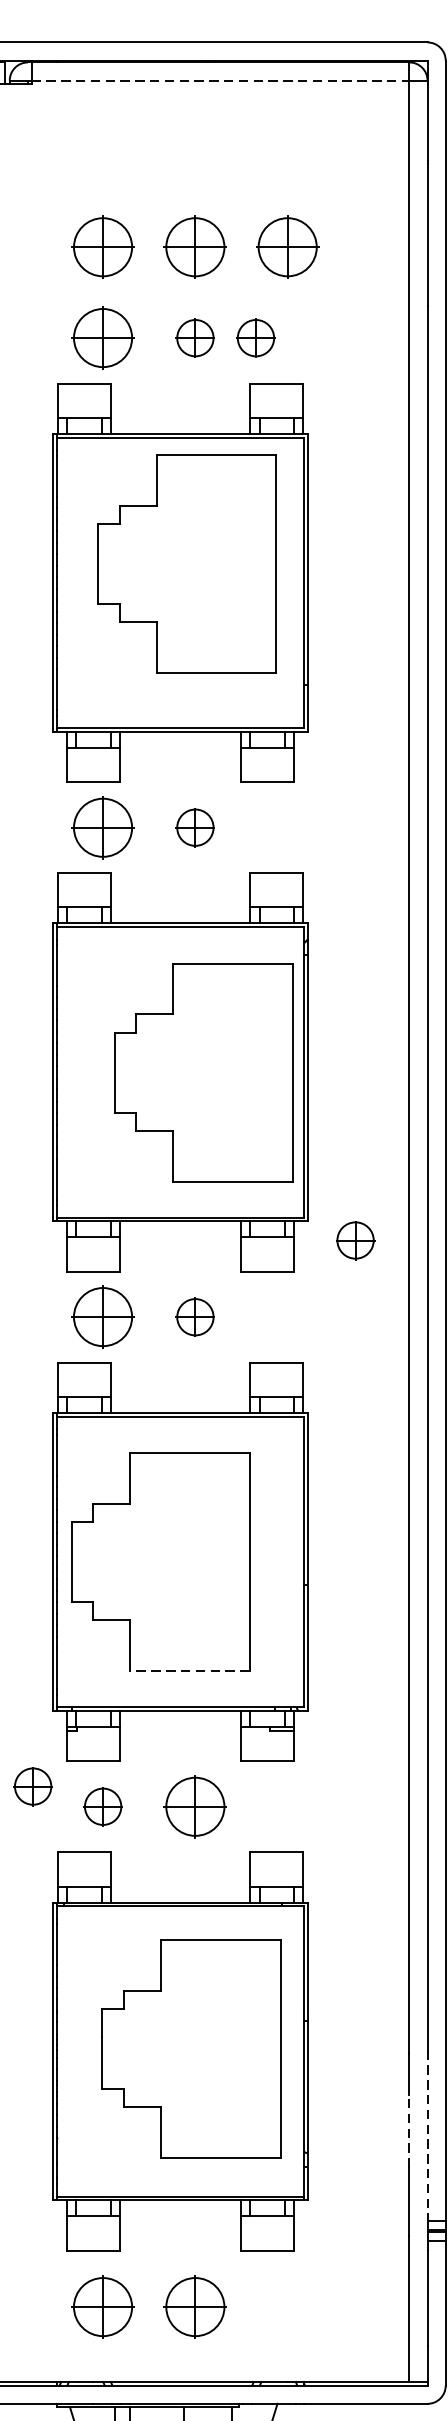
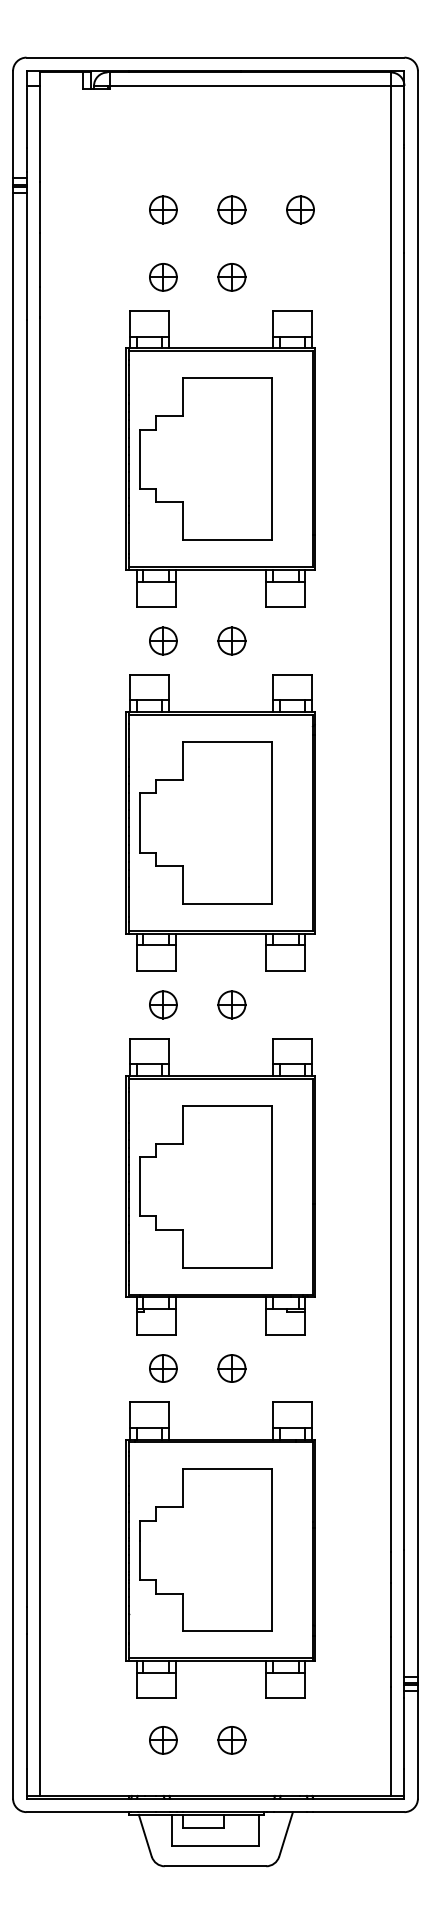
line: (221, 79) -> (251, 85), dashed -> solid
part: (103, 246) -> (163, 209), size x0.62
part: (194, 246) -> (231, 209), size x0.62
part: (287, 246) -> (300, 209), size x0.62
part: (103, 338) -> (163, 277), size x0.62
part: (255, 338) -> (276, 277), removed
part: (186, 563) -> (205, 458), moved
part: (103, 826) -> (163, 640), size x0.62
part: (202, 1071) -> (205, 822), moved
part: (354, 1240) -> (350, 947), removed
part: (103, 1316) -> (163, 1004), size x0.62
line: (189, 1670) -> (227, 1267), dashed -> solid
part: (33, 1786) -> (111, 1353), removed
part: (194, 1806) -> (231, 1368), size x0.62
part: (190, 2047) -> (205, 1549), moved
line: (408, 2131) -> (390, 1609), dashed -> solid
line: (427, 2136) -> (404, 1613), dashed -> solid
part: (103, 2307) -> (163, 1740), size x0.62
part: (194, 2307) -> (231, 1740), size x0.62

